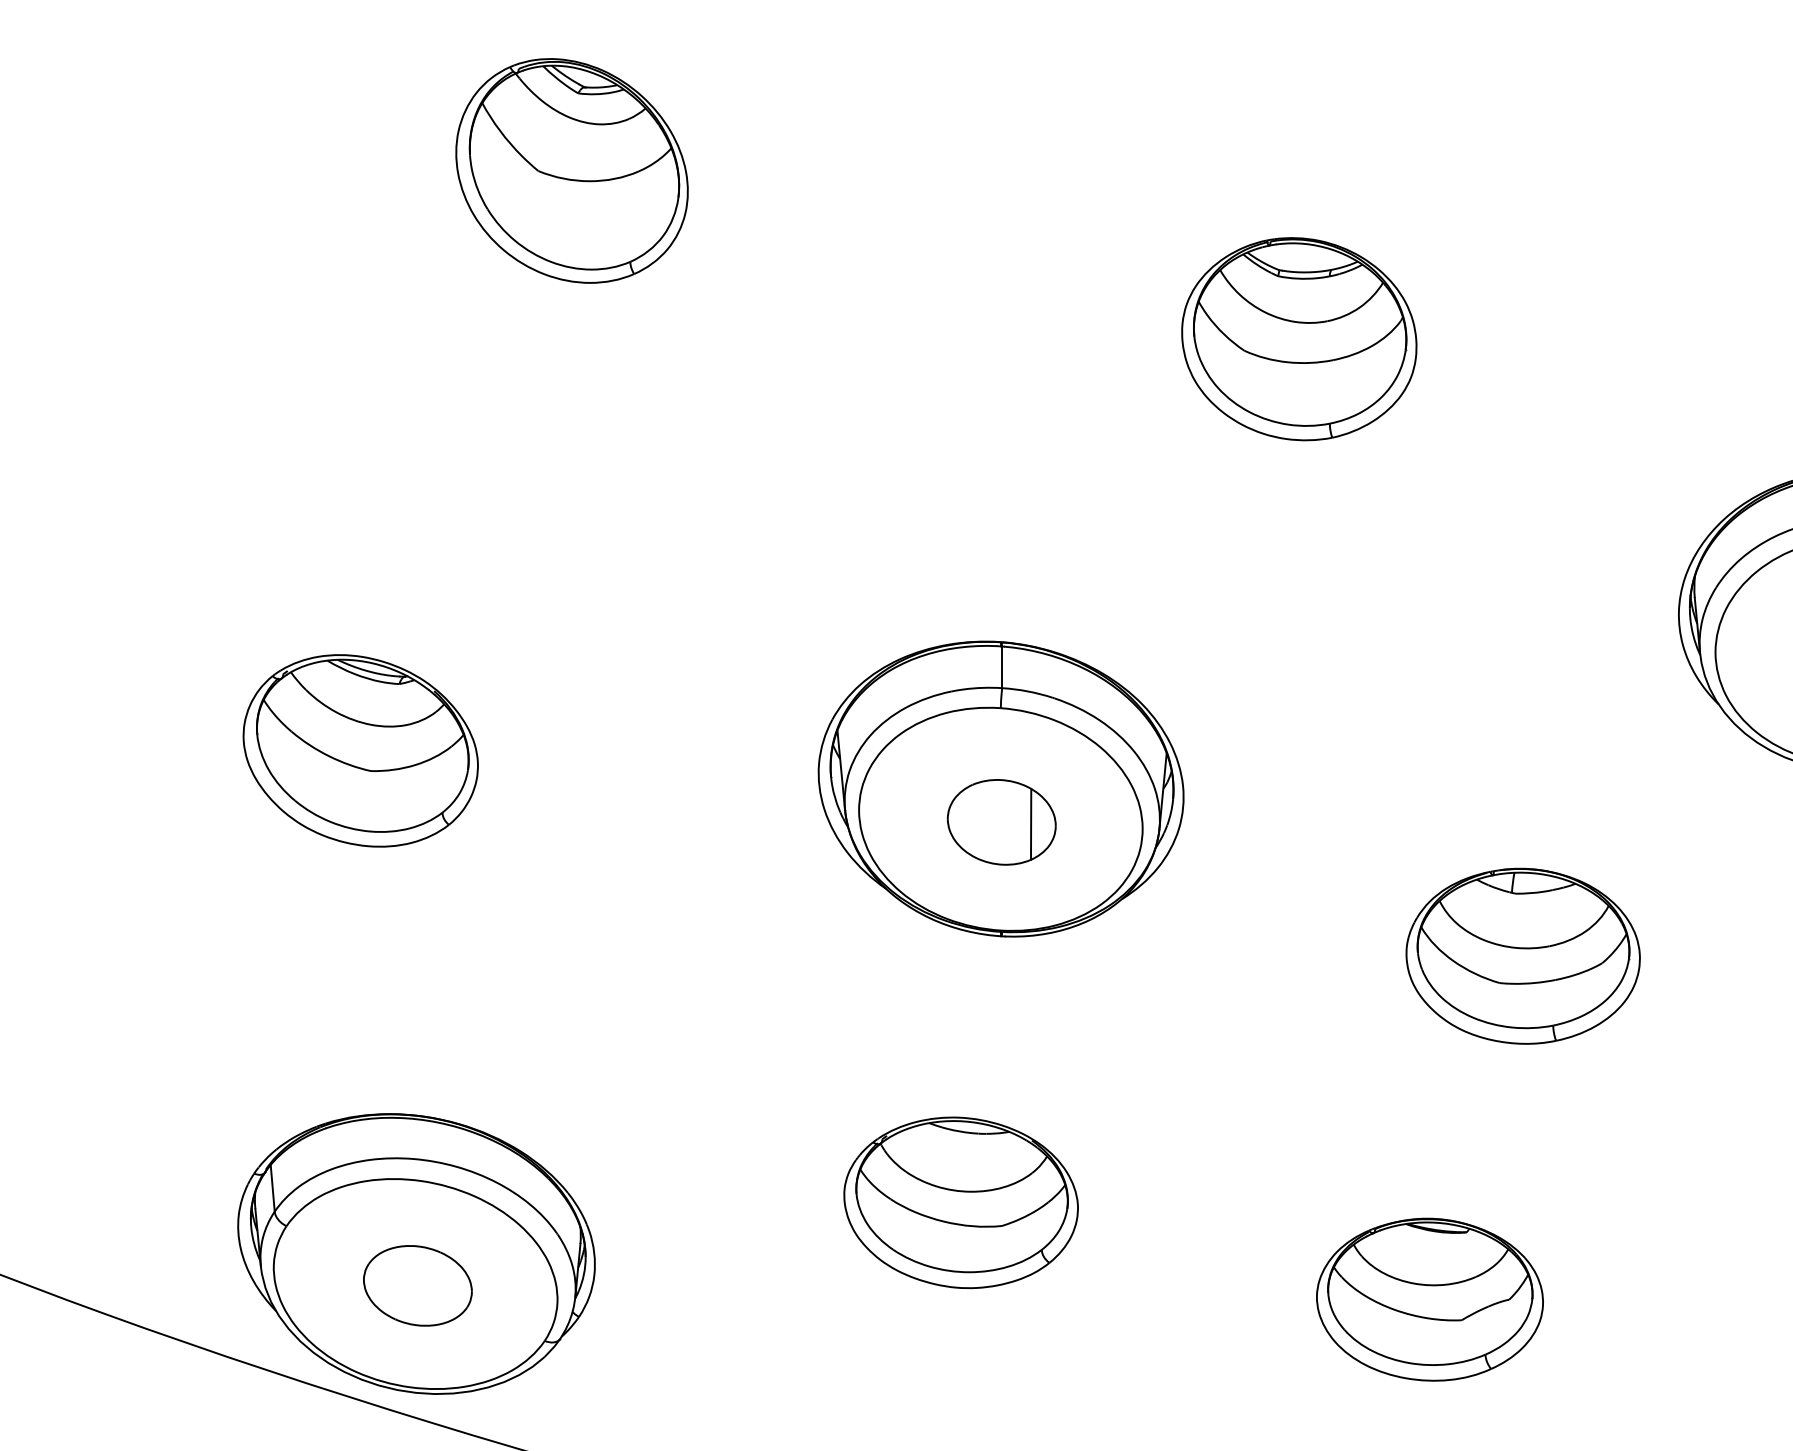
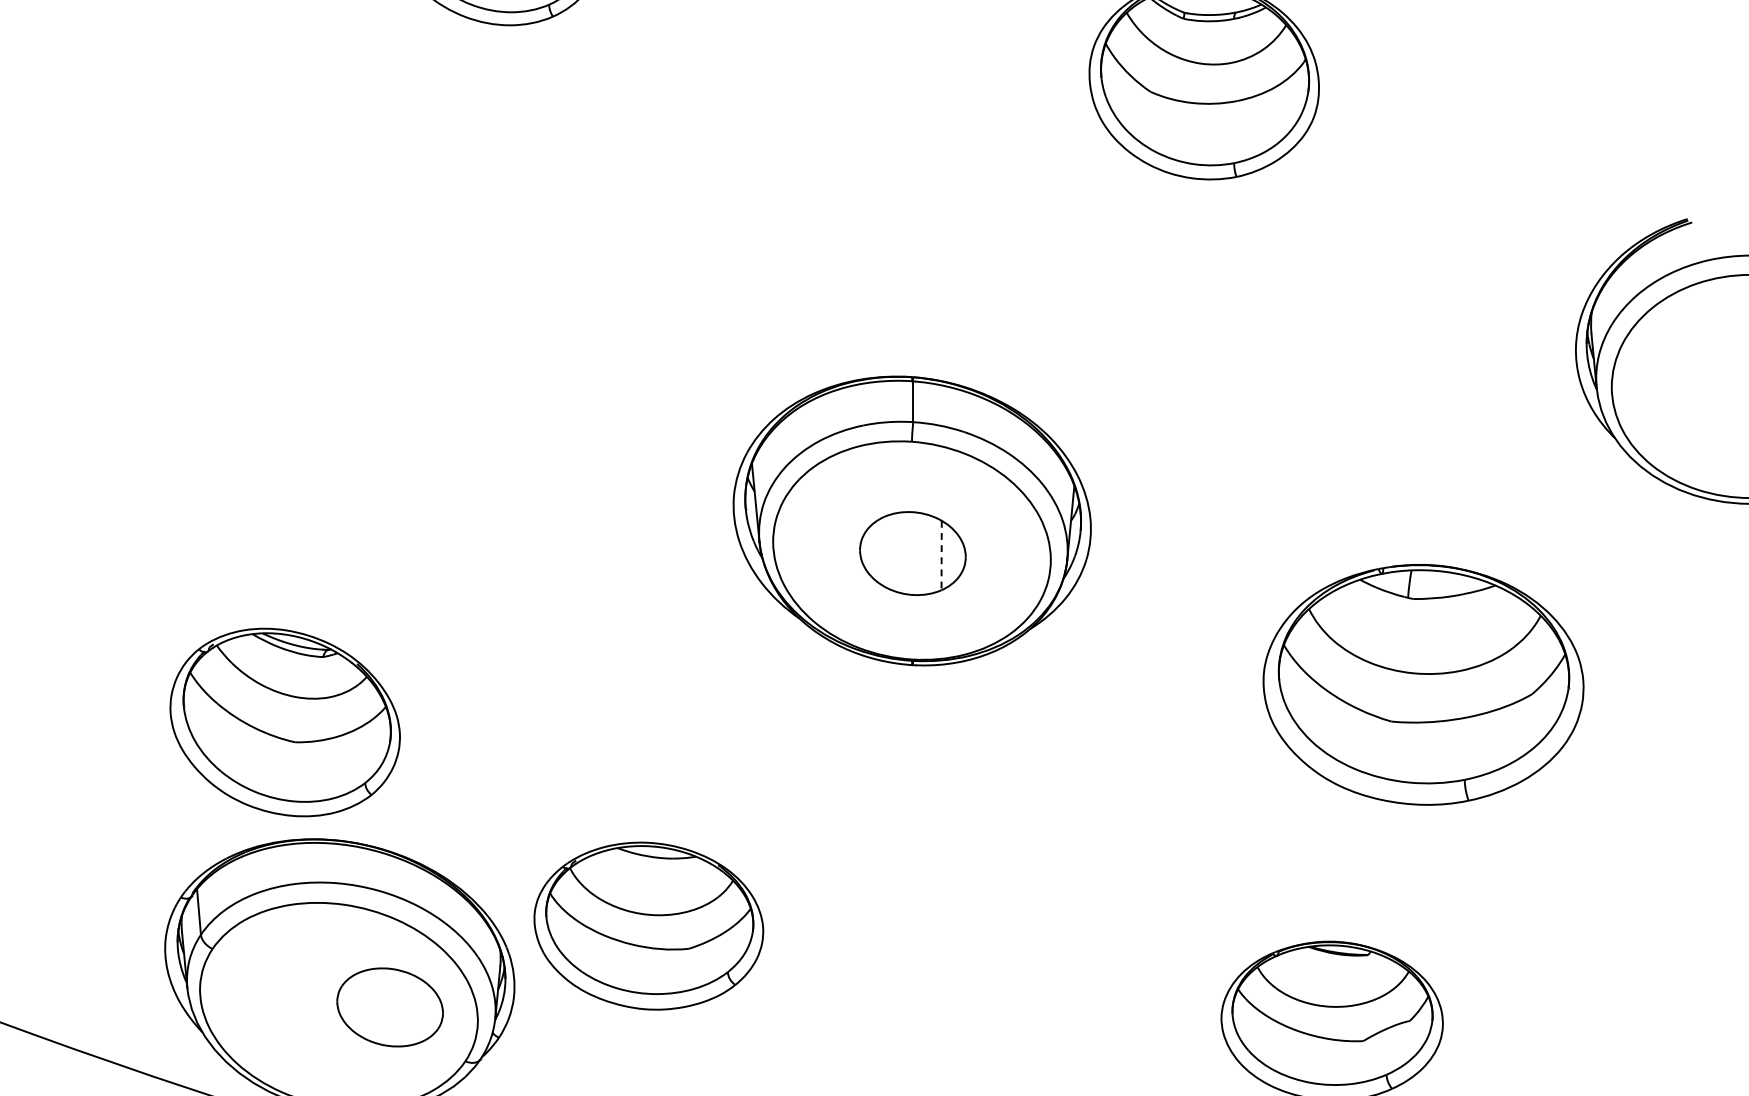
part: (360, 750) -> (284, 722), moved
line: (1031, 824) -> (941, 555), solid -> dashed
part: (1522, 955) -> (1422, 683), size x1.4
part: (960, 1202) -> (648, 925), moved
part: (417, 1285) -> (389, 1007), moved

